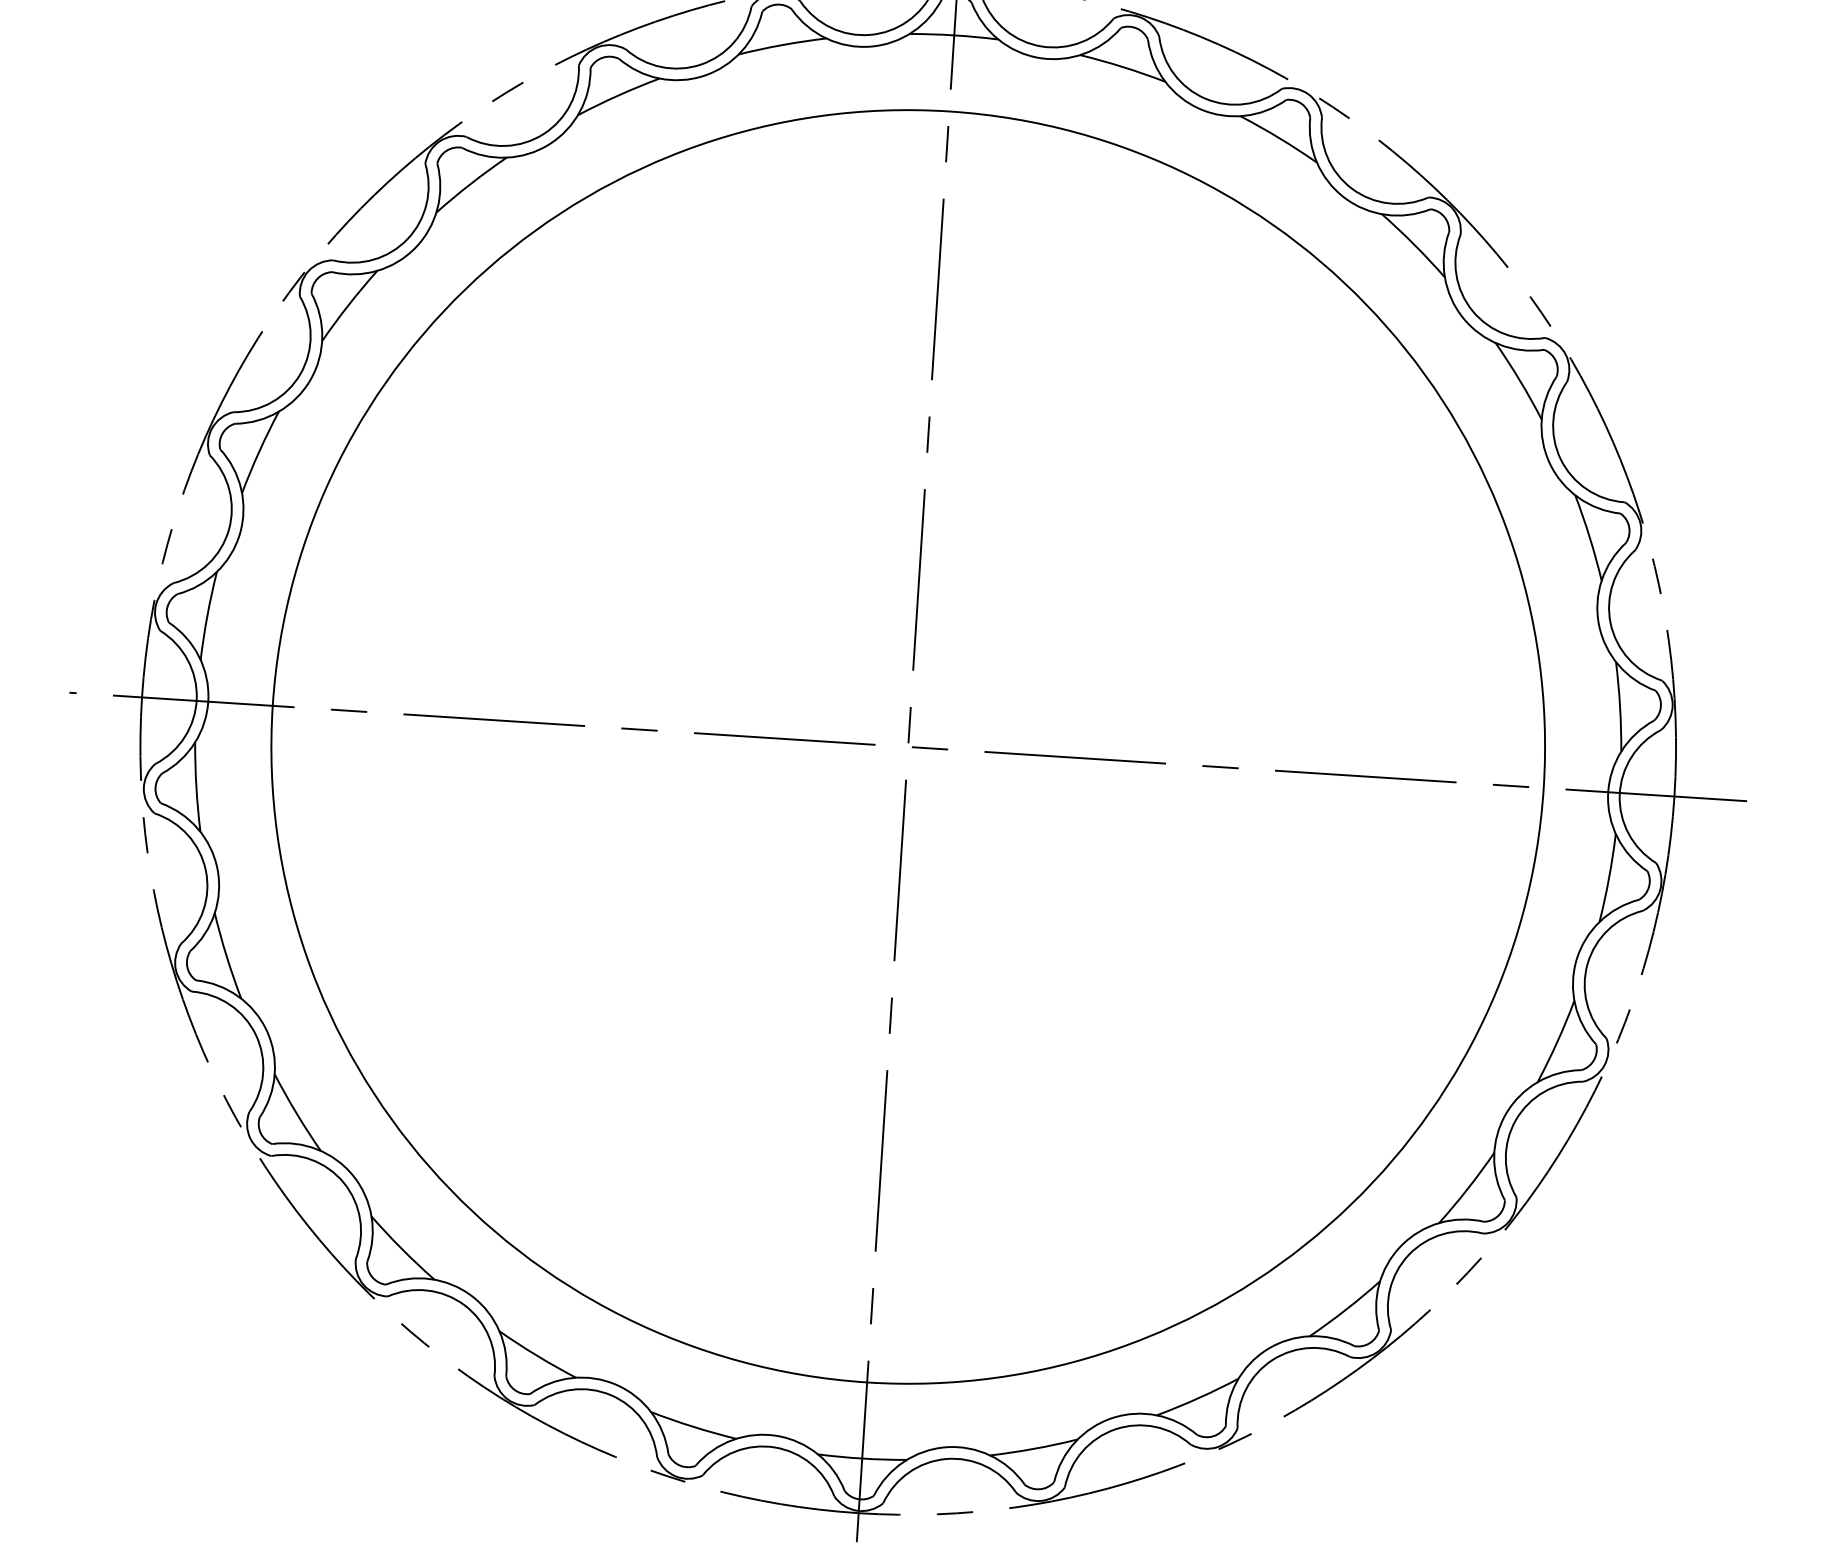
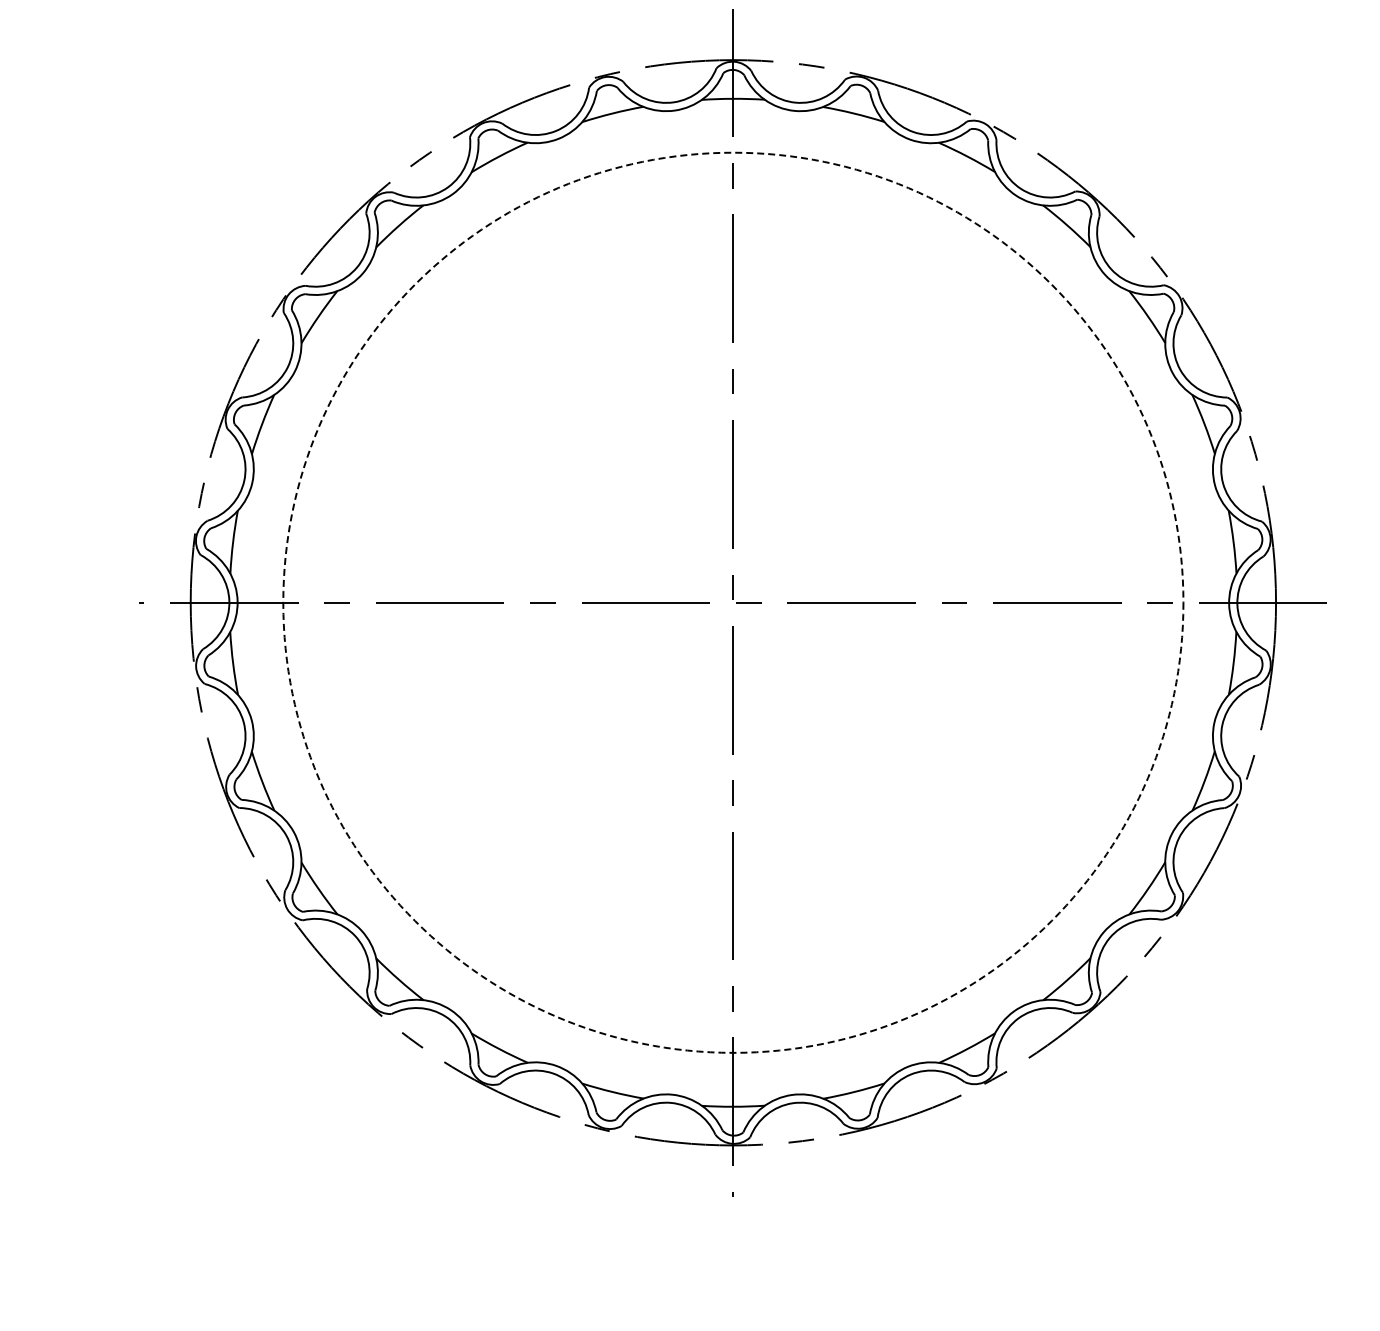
circle: (908, 746) -> (733, 602), solid -> dashed

